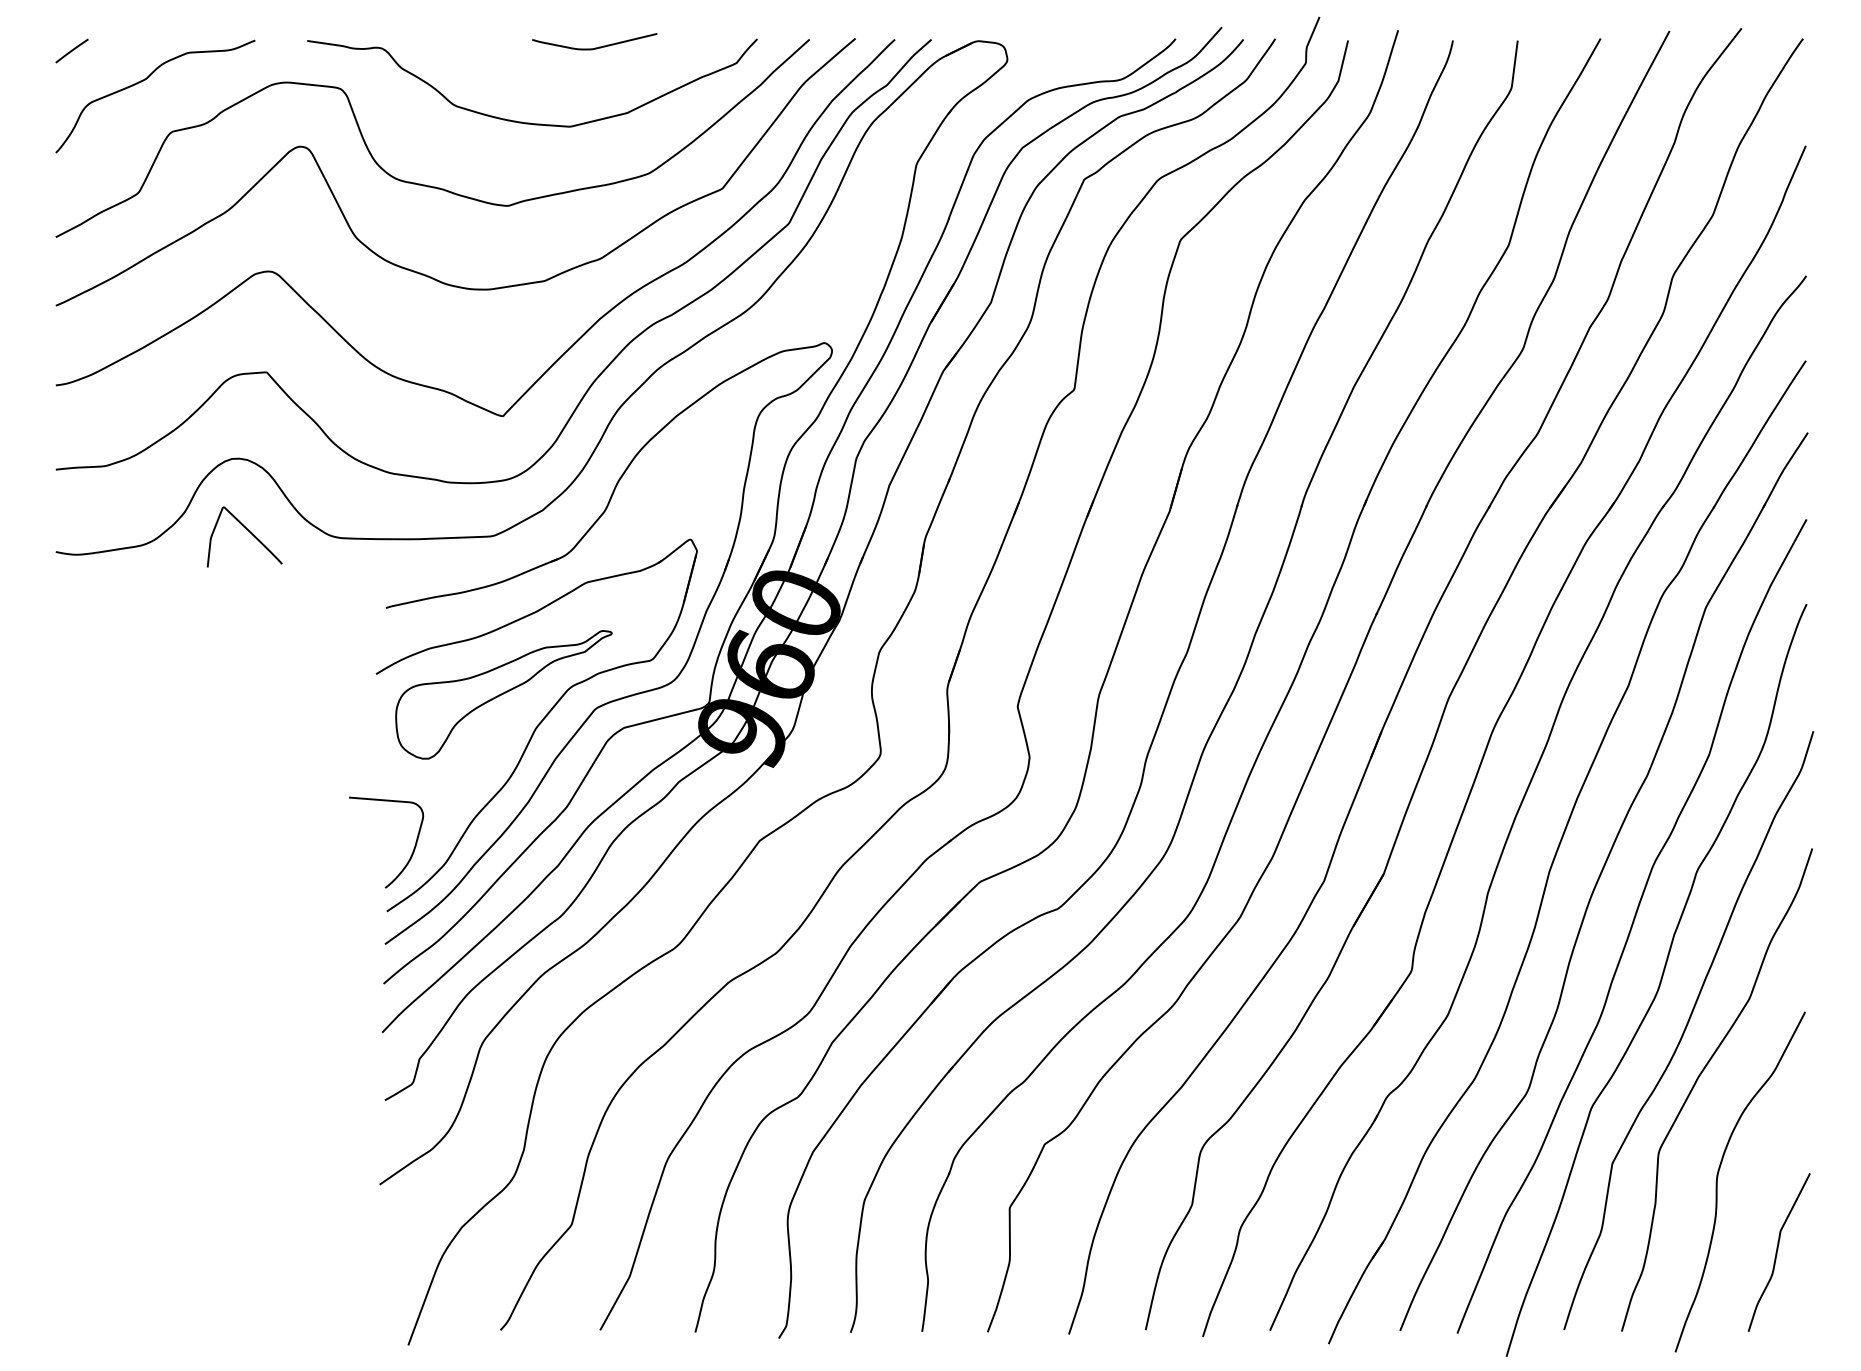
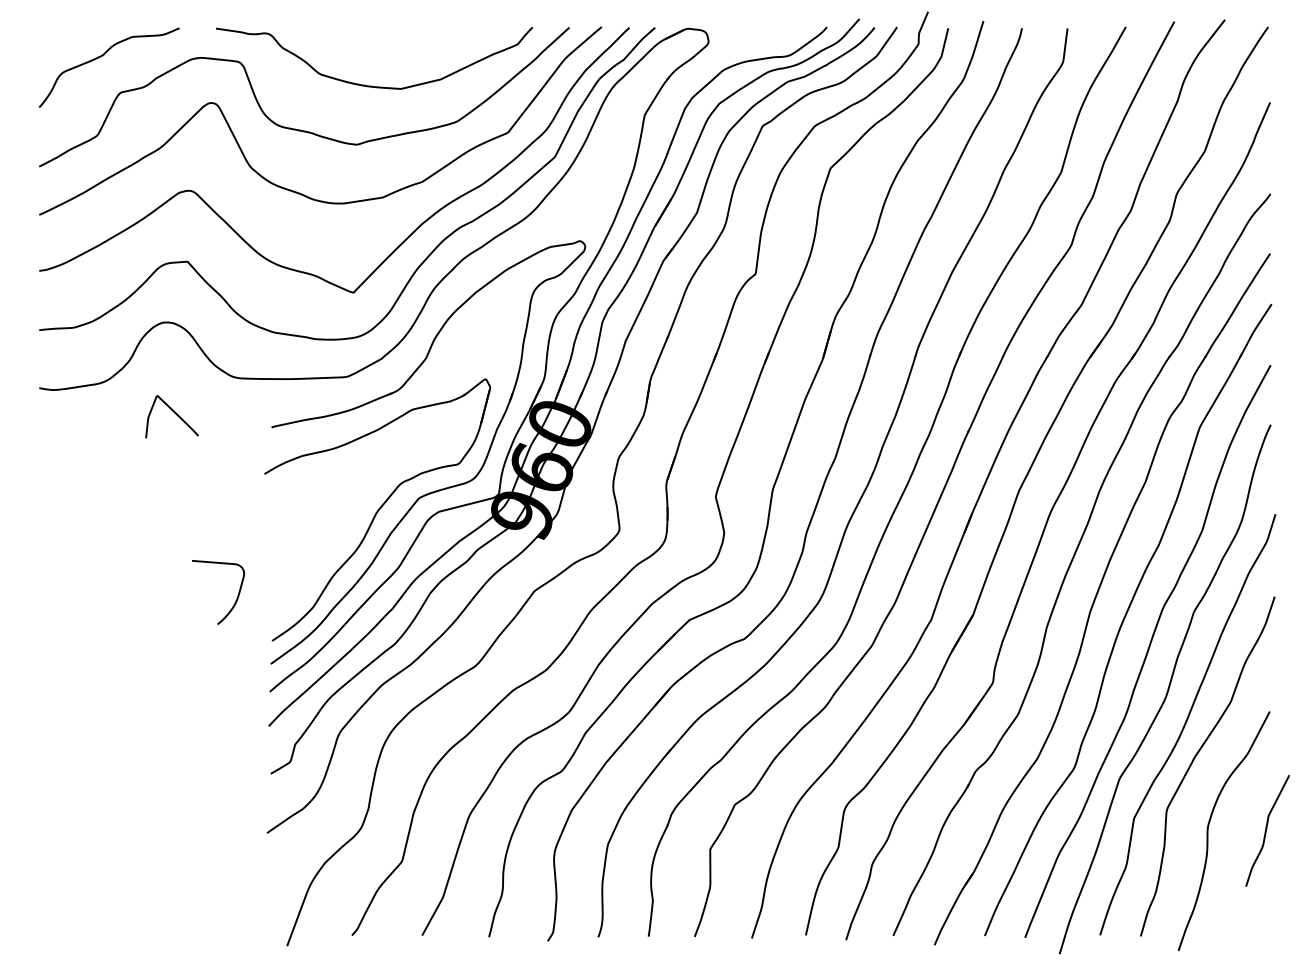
curve: (595, 47) -> (418, 33), removed
line: (71, 50) -> (50, 35), removed
curve: (248, 531) -> (174, 413), moved
part: (503, 694) -> (354, 488), removed
curve: (411, 853) -> (235, 600), moved
curve: (1777, 1252) -> (1266, 830), moved

